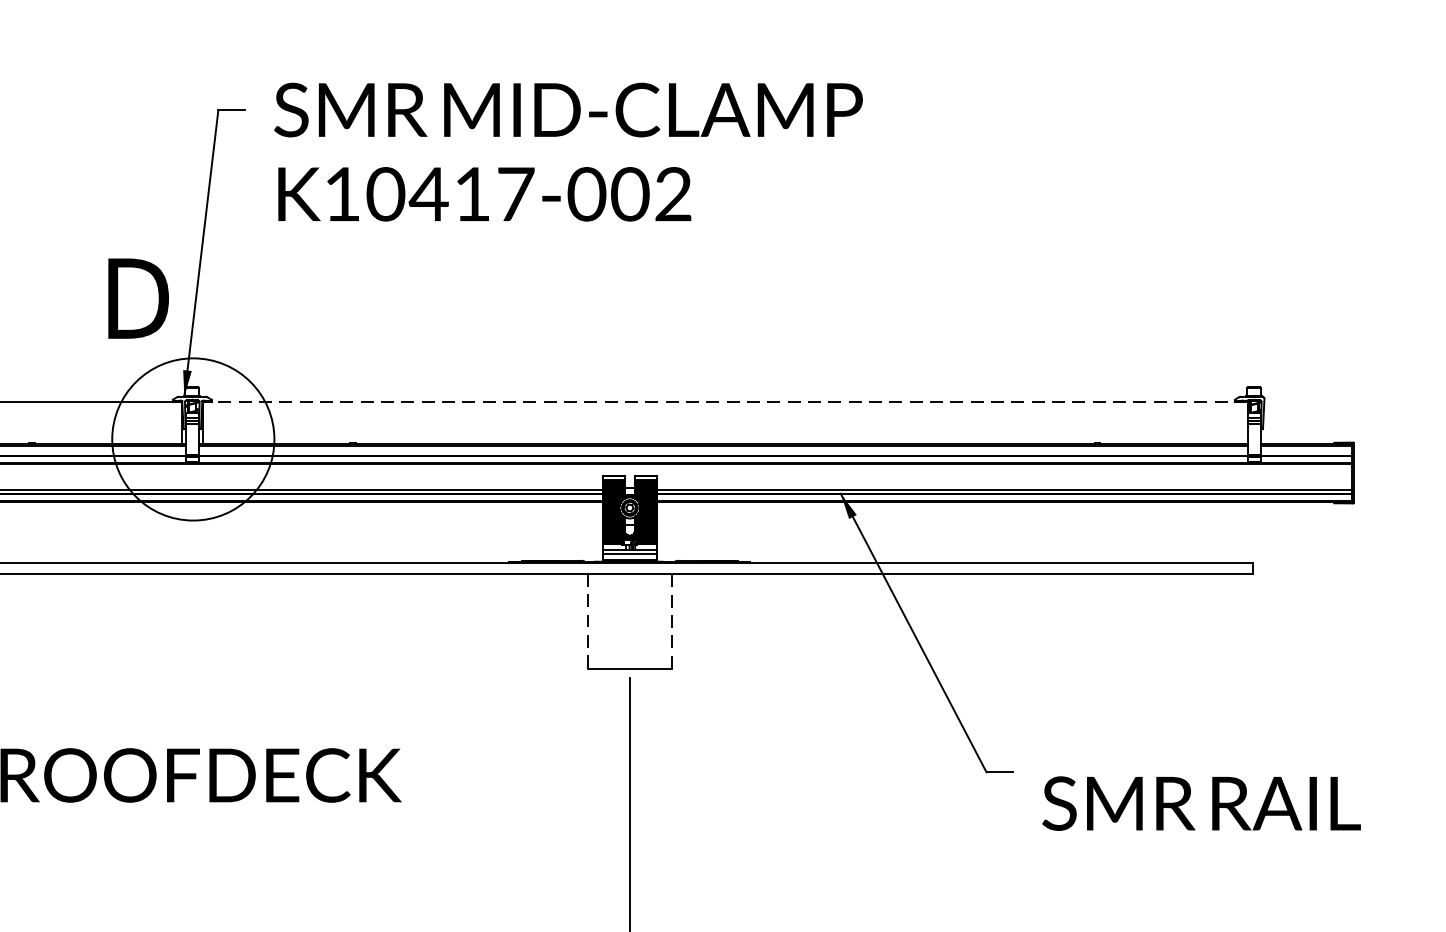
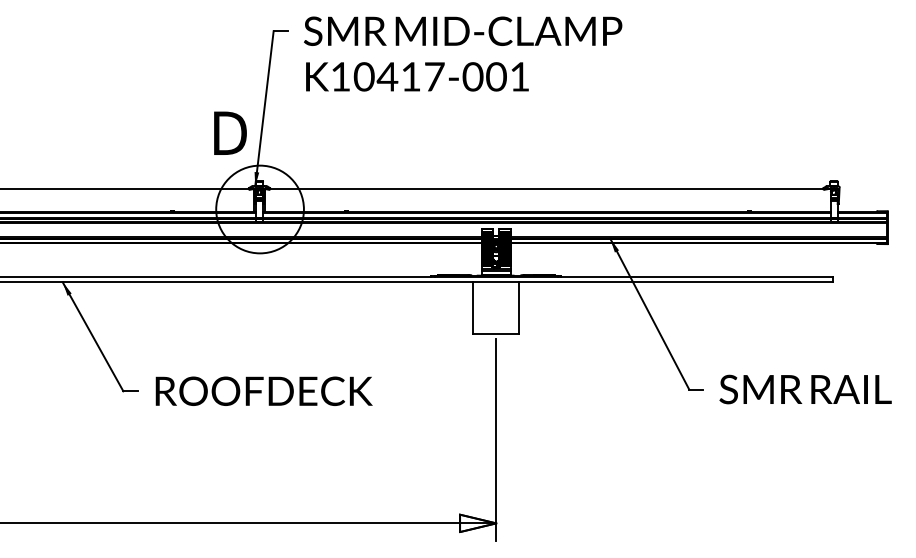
text: (672, 193) -> (519, 76), K10417-002 -> K10417-001
line: (724, 402) -> (547, 189), dashed -> solid
line: (587, 620) -> (473, 307), dashed -> solid
line: (672, 620) -> (519, 307), dashed -> solid
text: (1201, 803) -> (805, 389), moved

